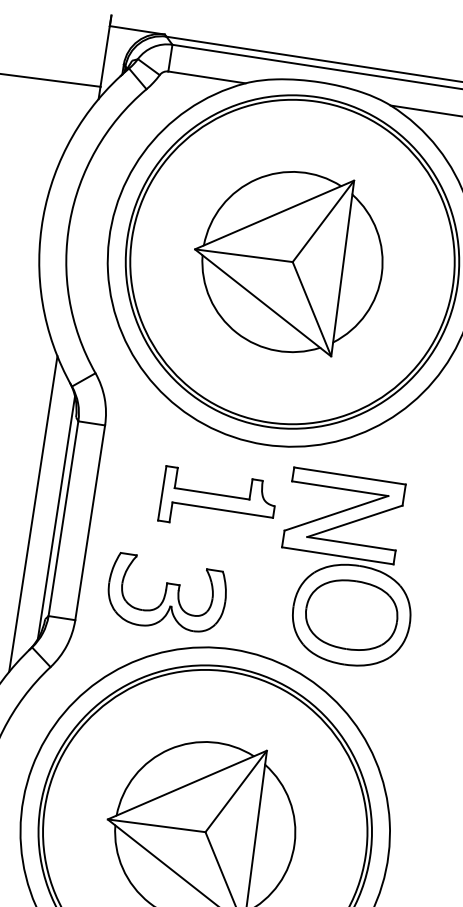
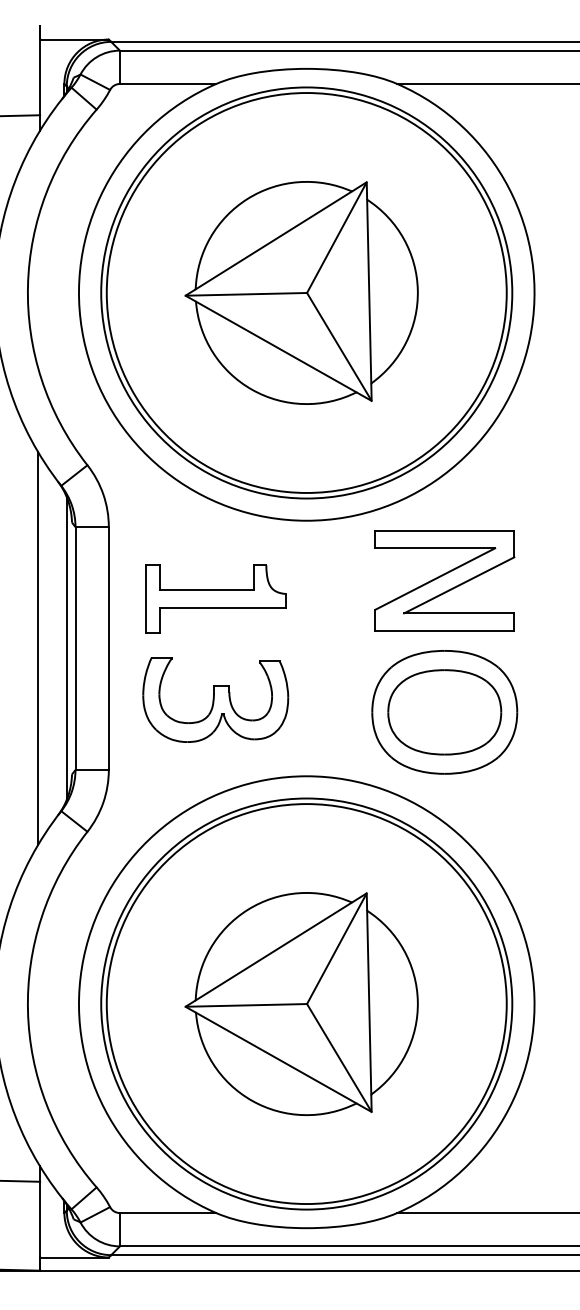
part: (217, 501) -> (215, 598), moved
part: (343, 515) -> (444, 580), moved
part: (166, 594) -> (215, 699), moved

